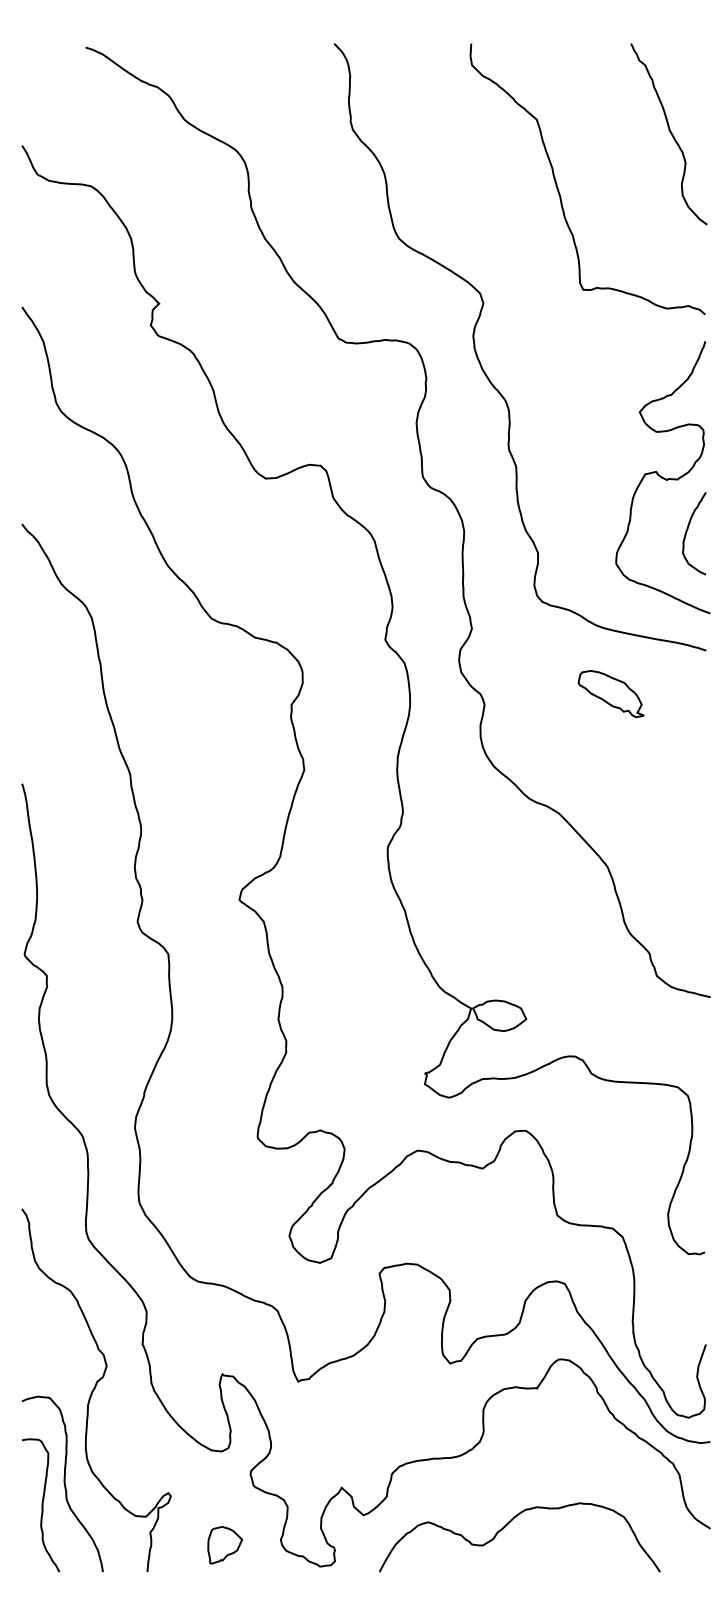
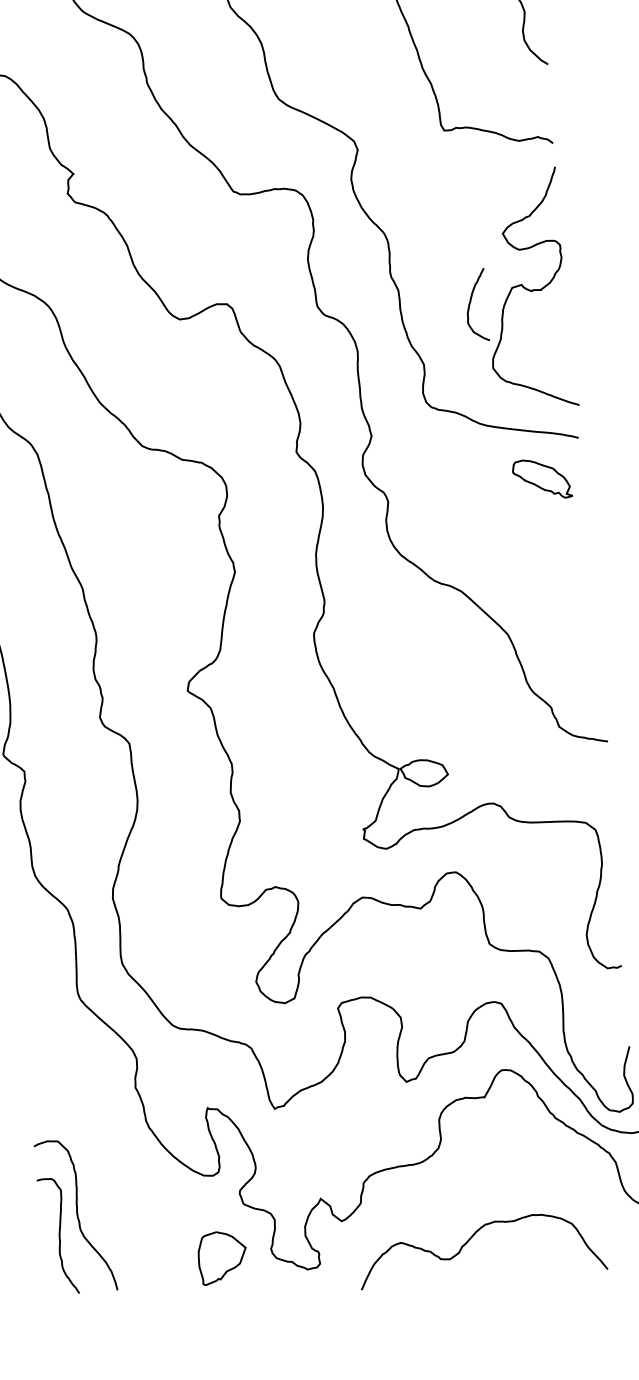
curve: (687, 532) -> (470, 304), moved
part: (610, 694) -> (541, 479), moved
curve: (94, 1390) -> (96, 1131), removed
curve: (507, 1525) -> (470, 1239), moved
part: (225, 1545) -> (223, 1257), size x1.6

